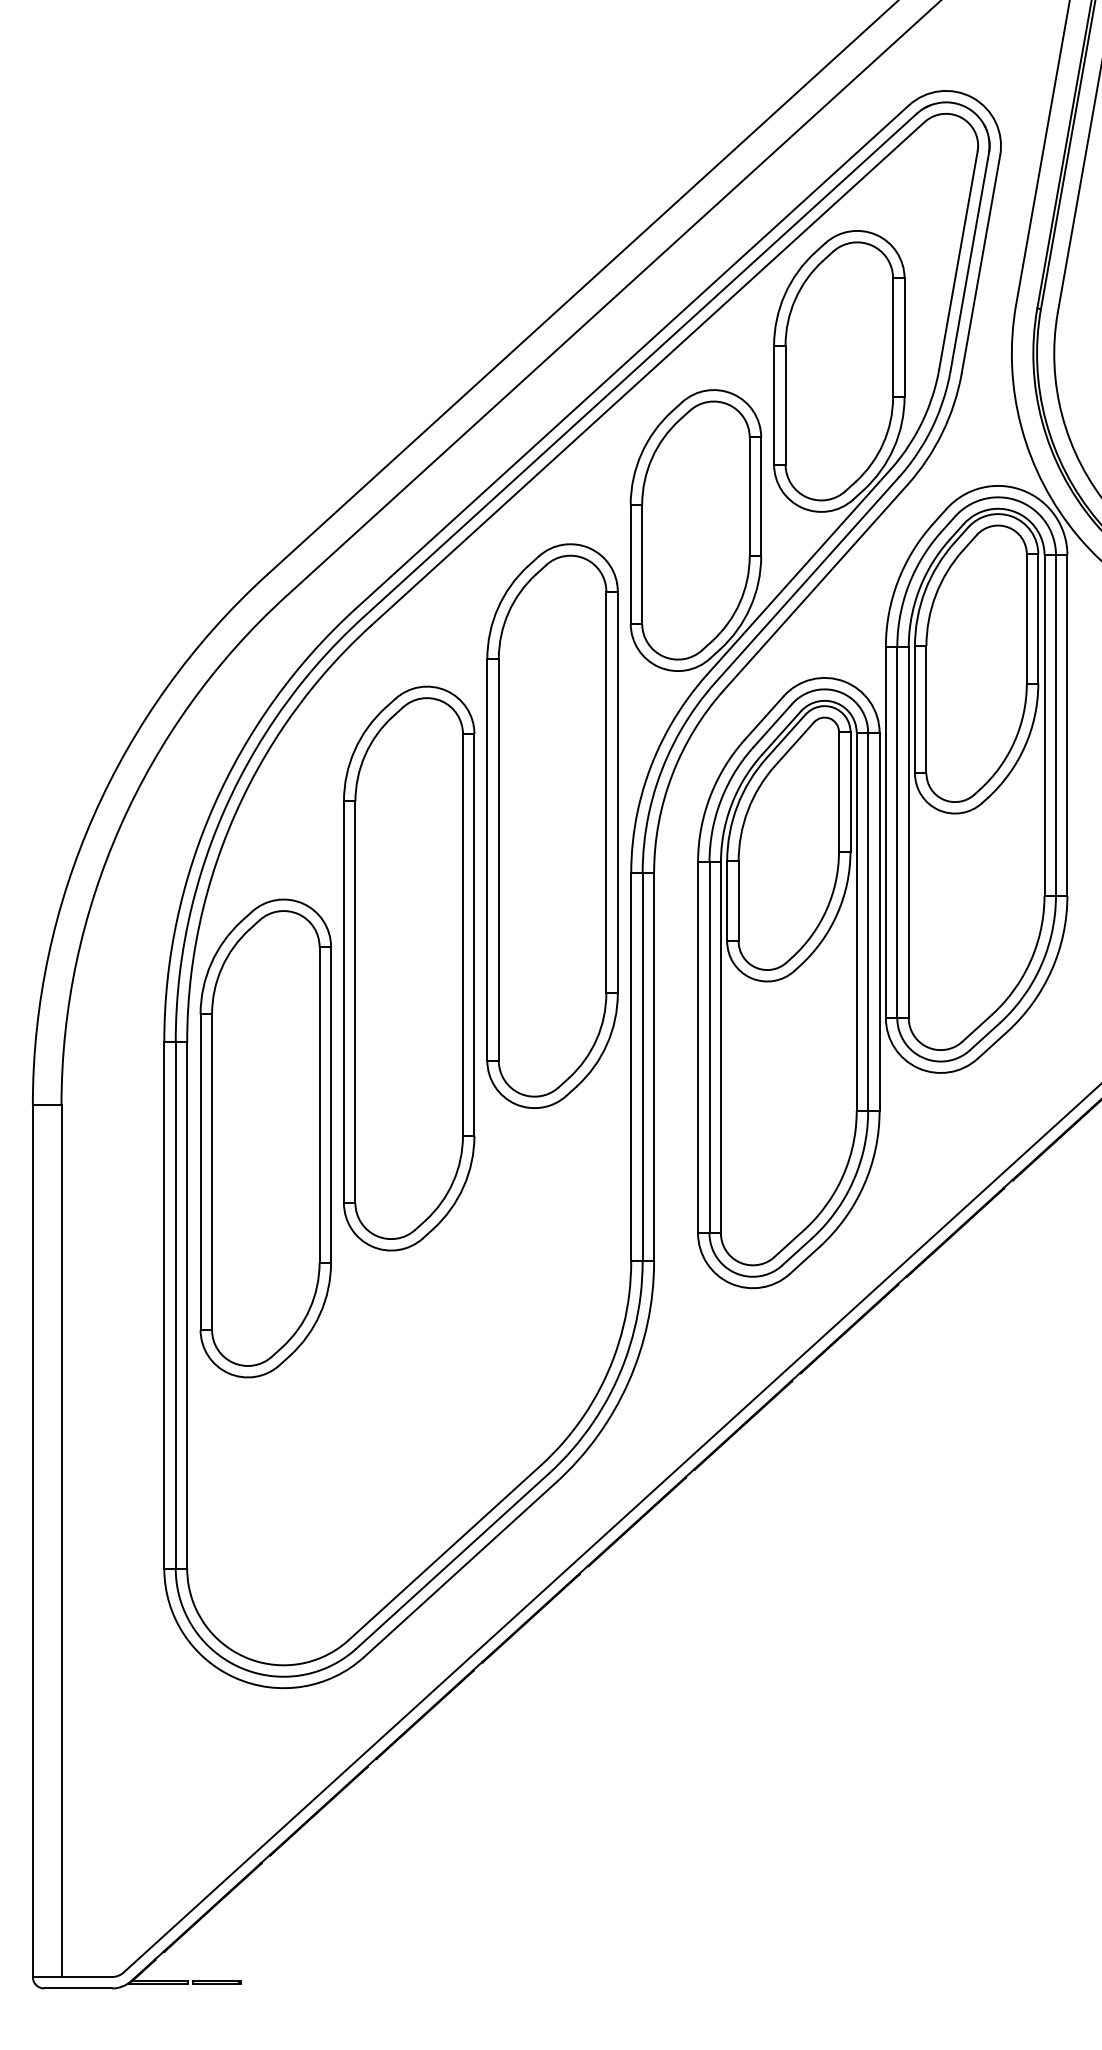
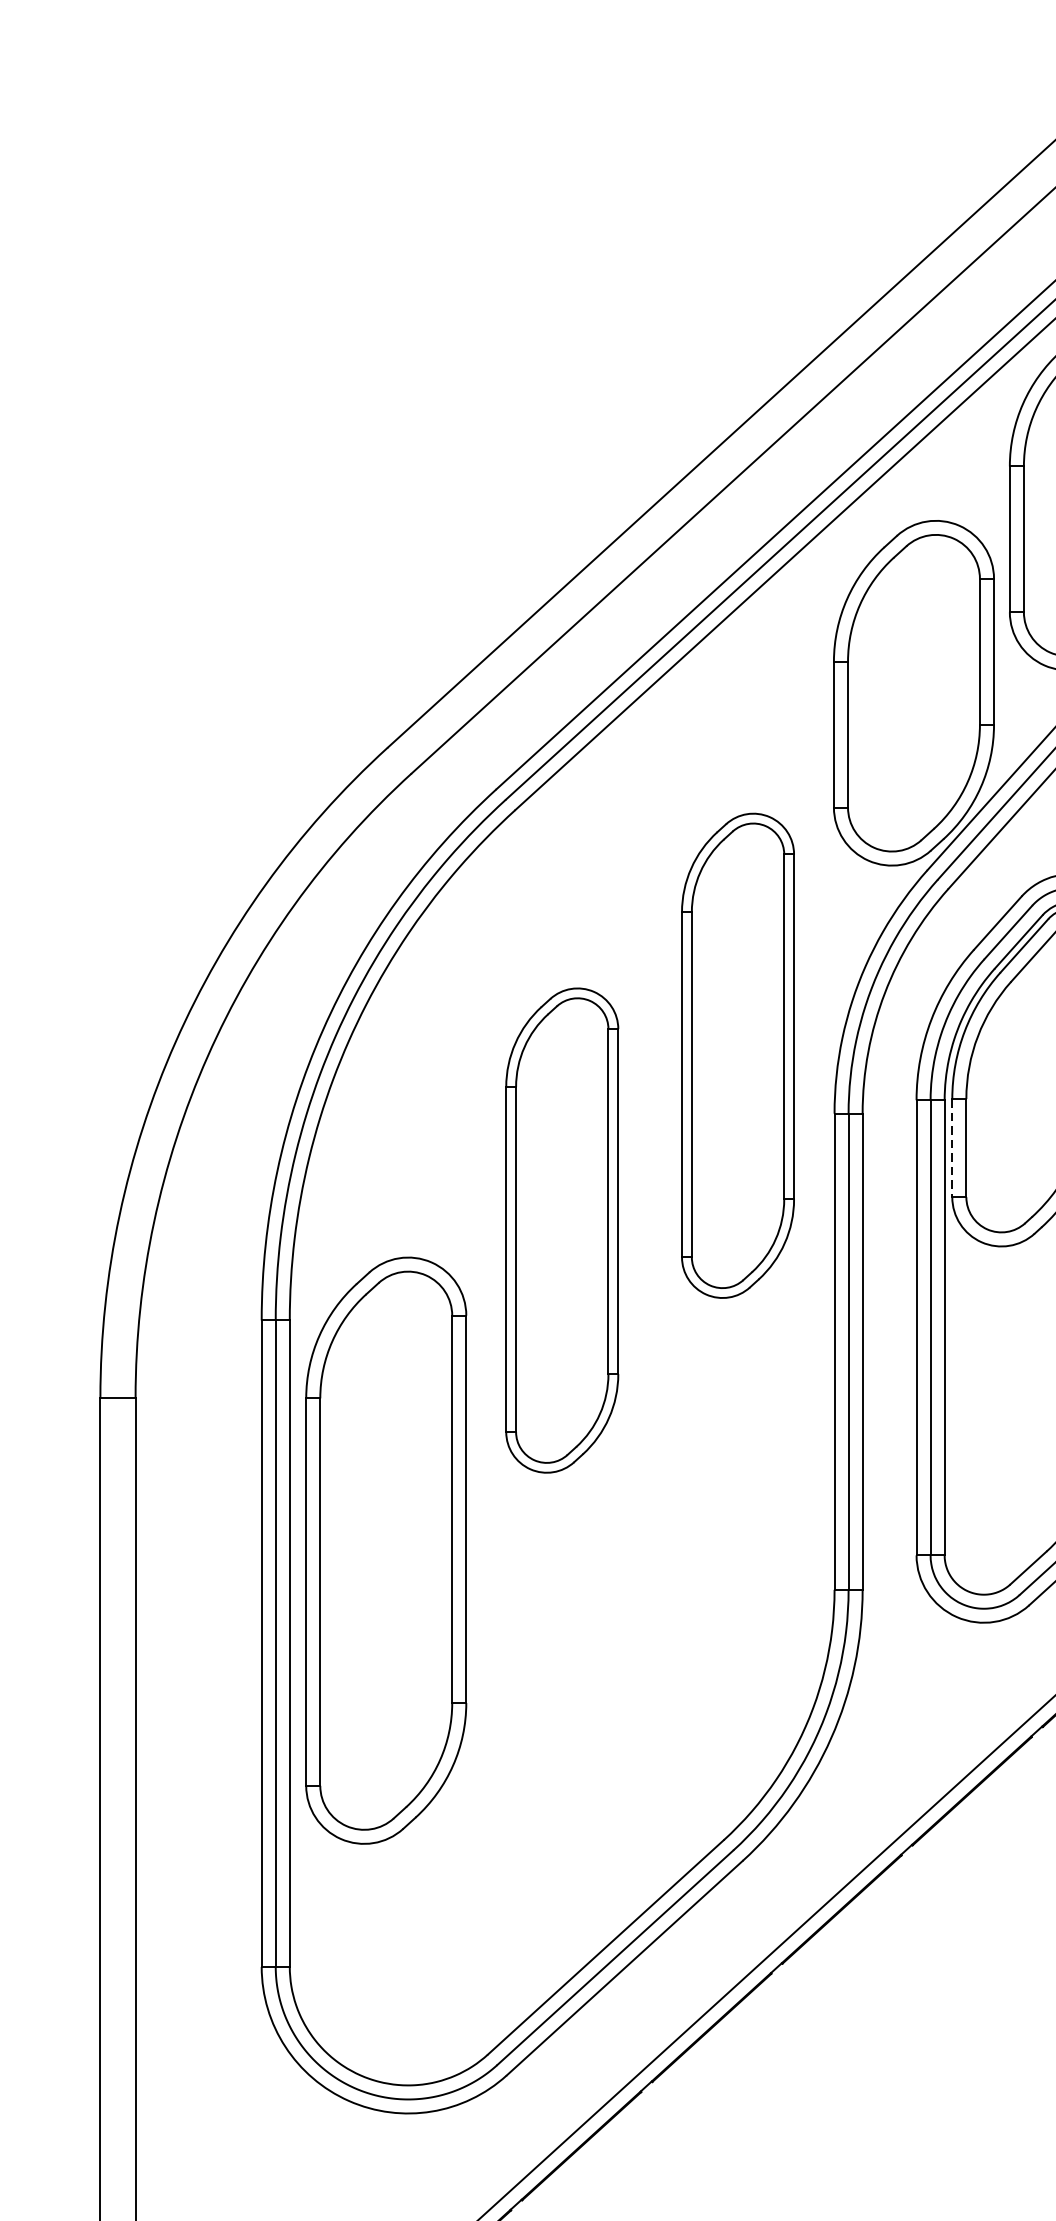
part: (552, 825) -> (737, 1055), size x0.7
line: (727, 901) -> (952, 1148), solid -> dashed
part: (409, 968) -> (562, 1230), size x0.7
part: (265, 1138) -> (385, 1550), moved

